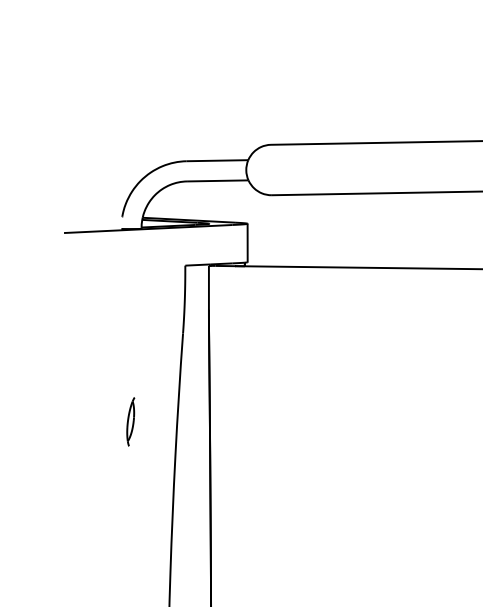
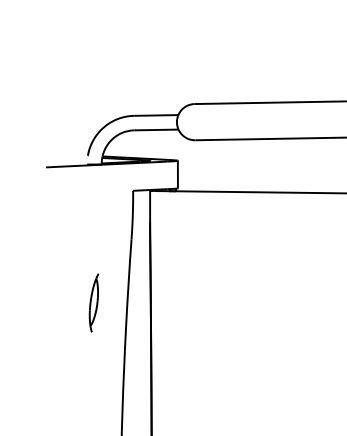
part: (130, 421) -> (93, 302), size x1.67

